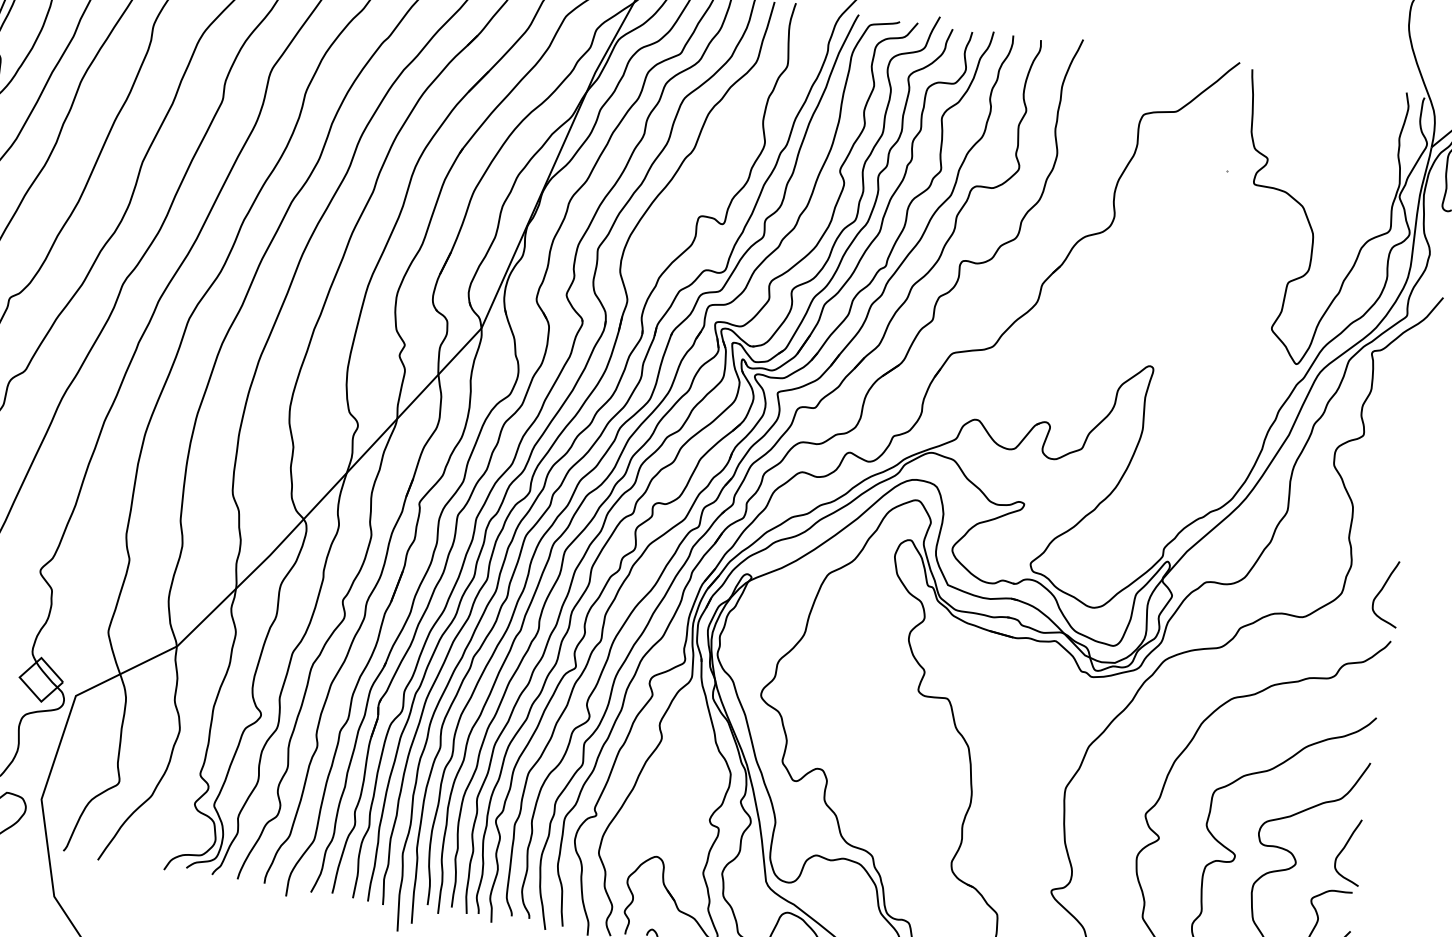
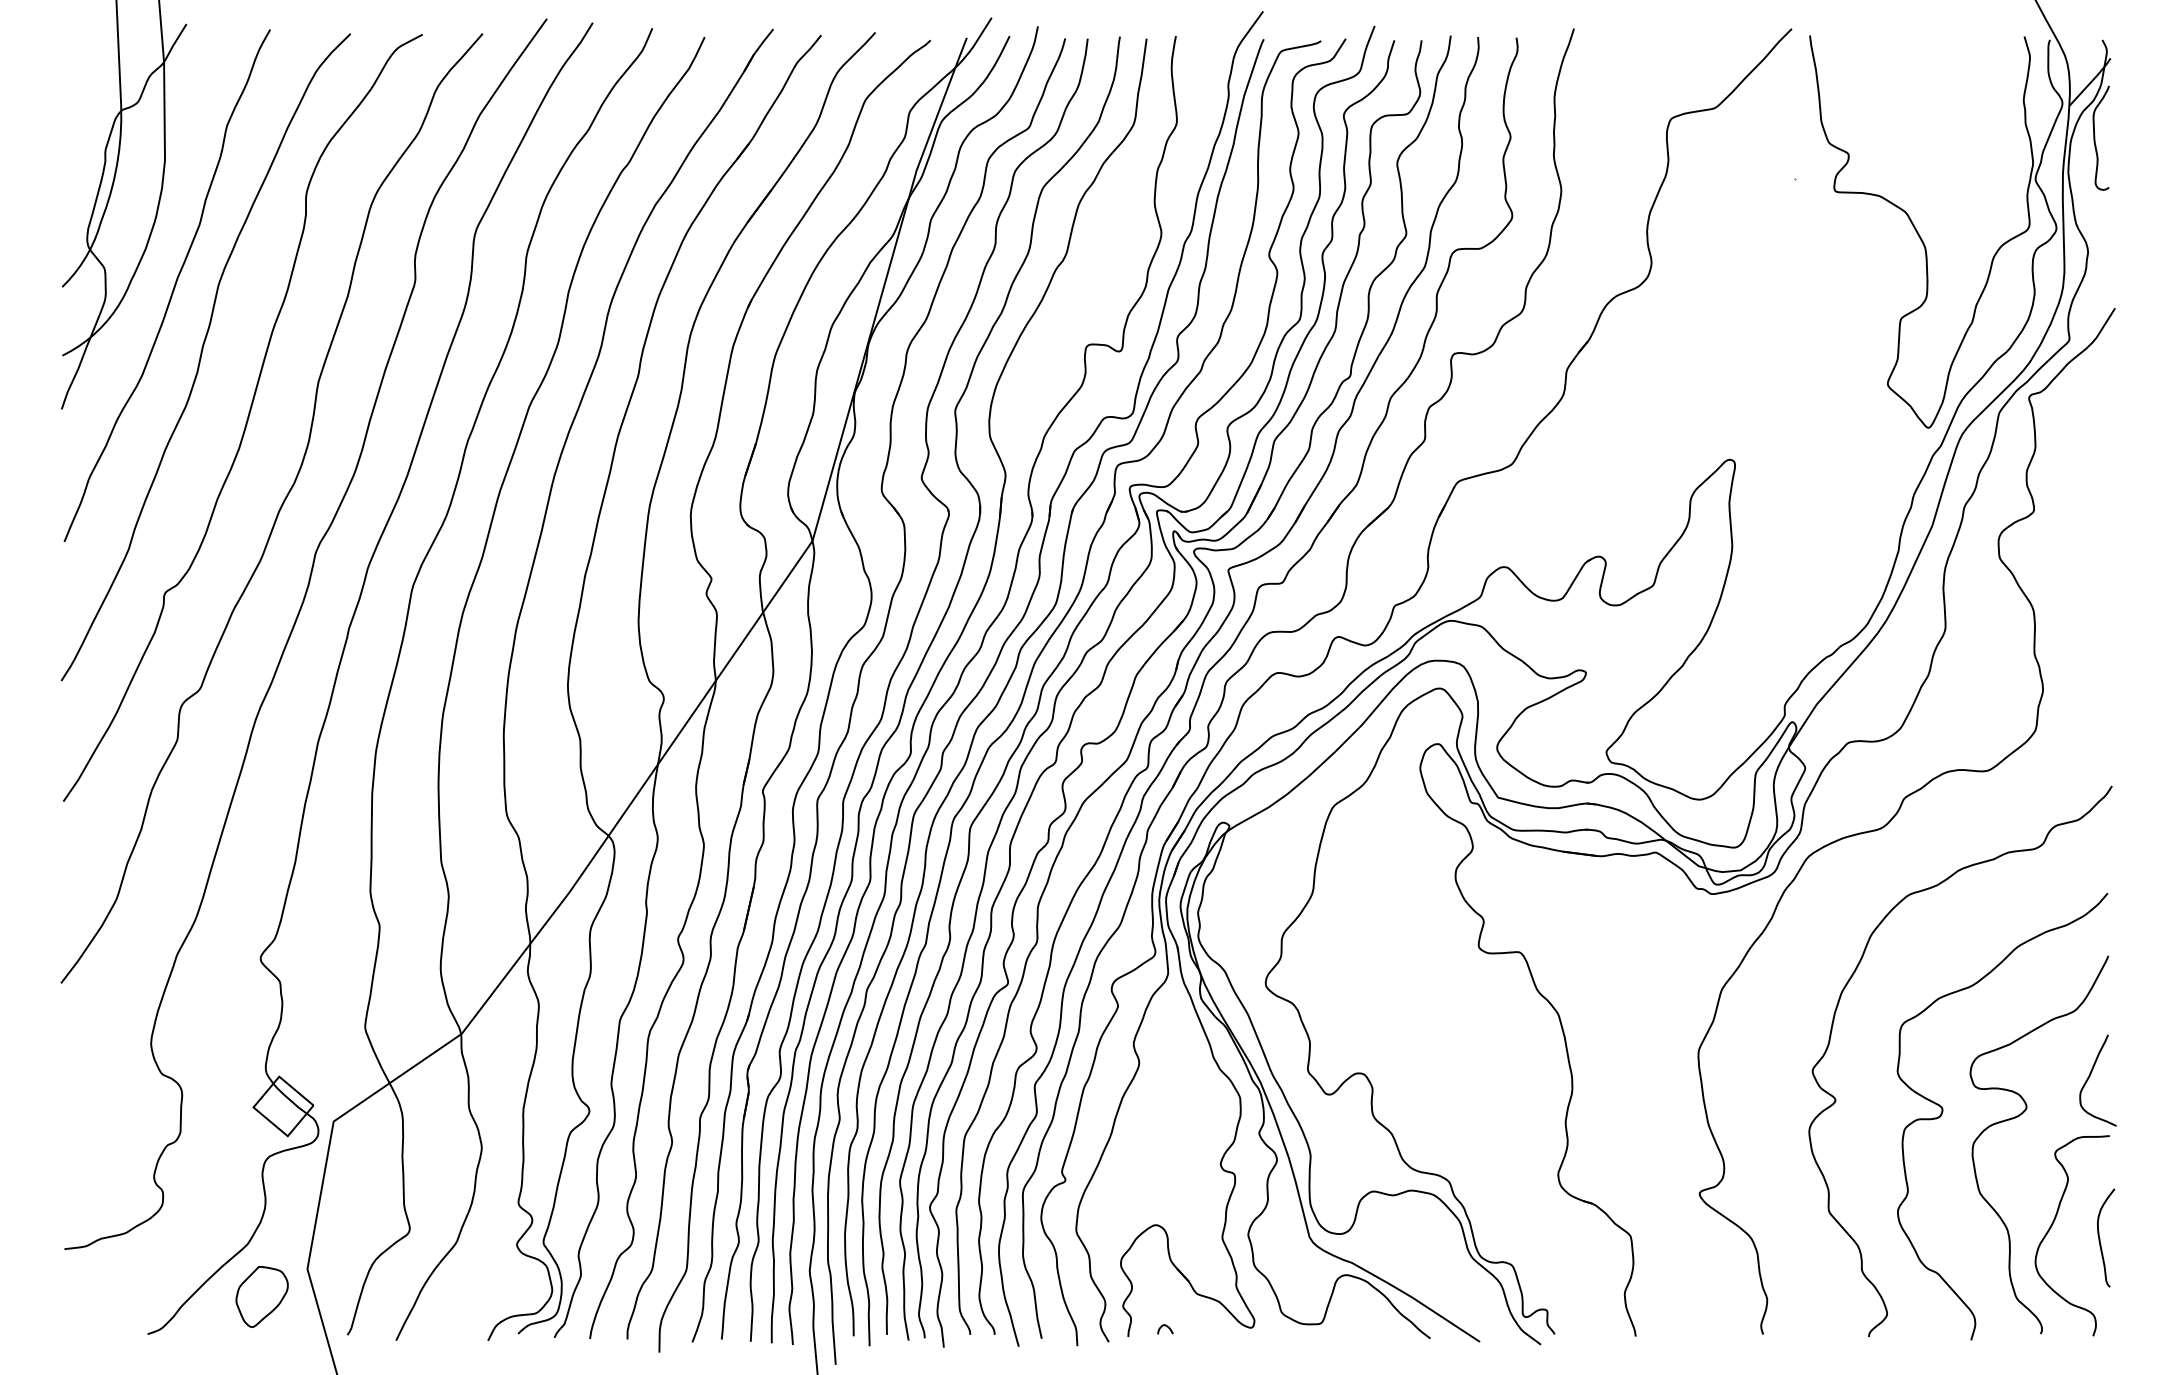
curve: (1382, 589) -> (2090, 717), removed

